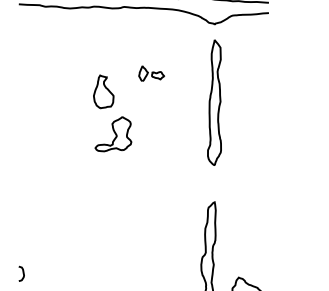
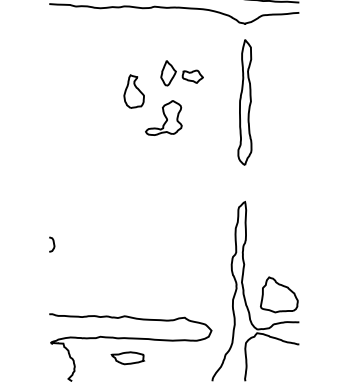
part: (151, 73) -> (181, 73), size x1.67
part: (113, 133) -> (163, 117), moved
curve: (23, 273) -> (53, 244), moved

